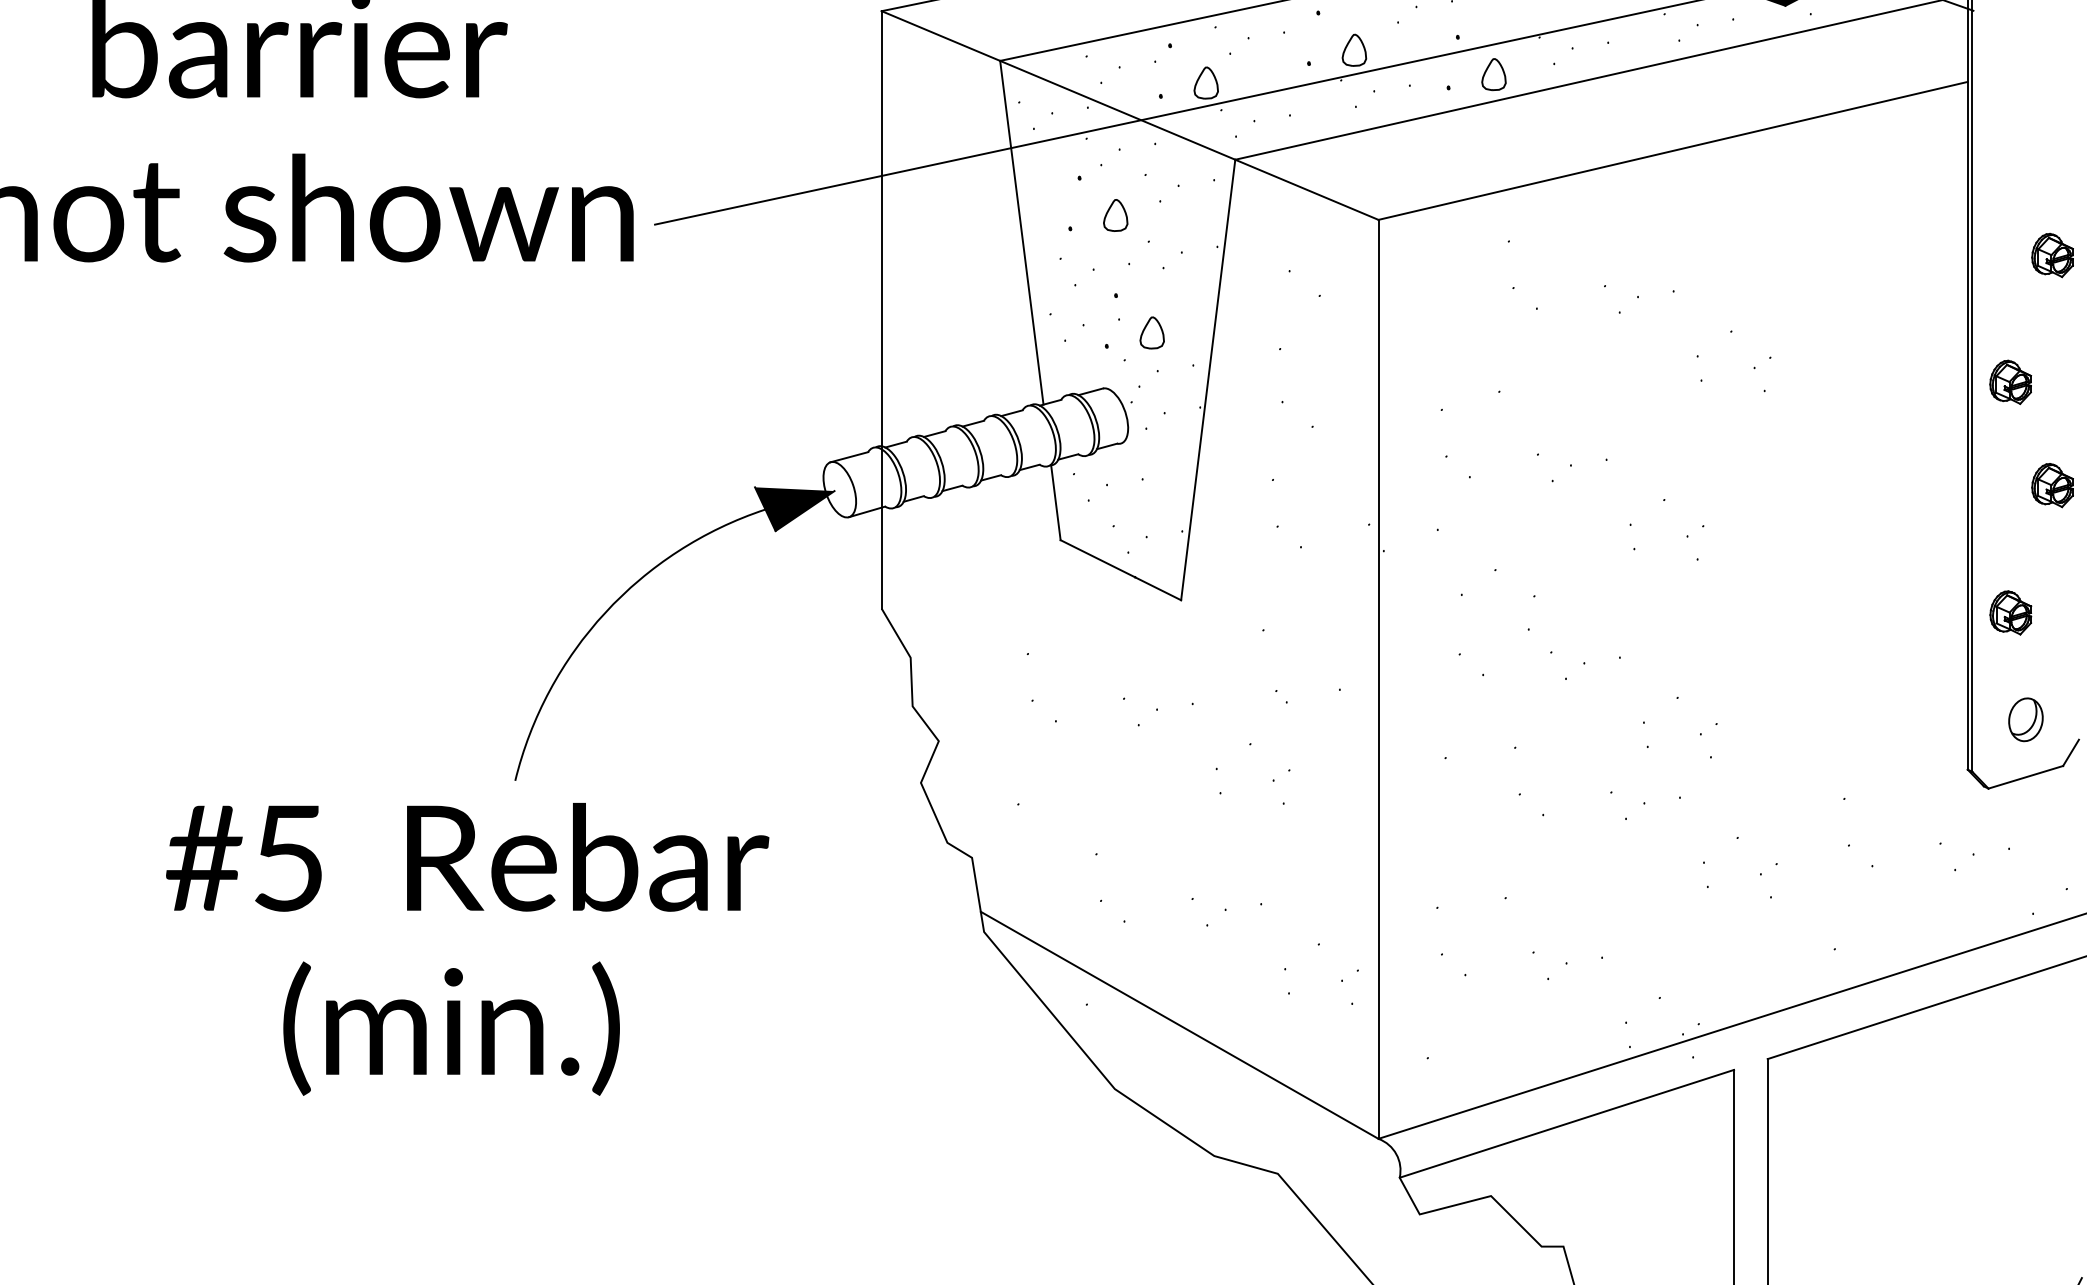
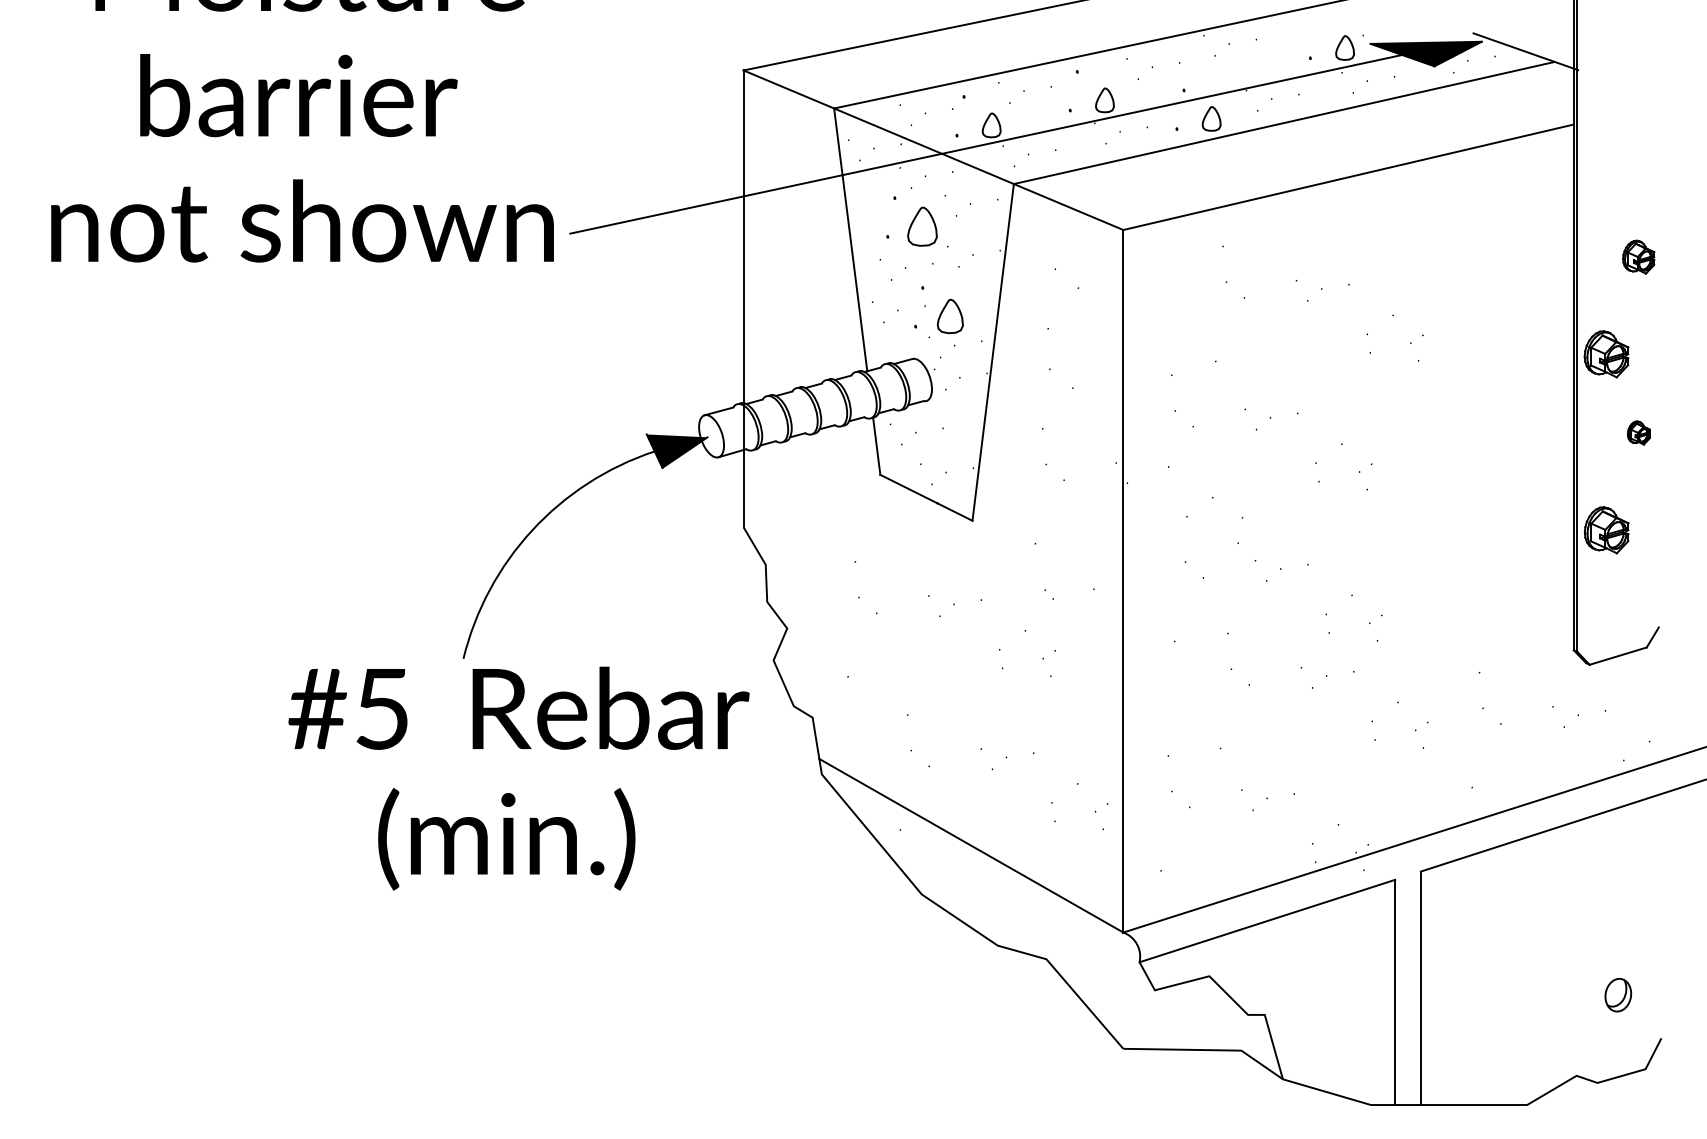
part: (1115, 215) -> (922, 226), size x1.6
part: (1152, 333) -> (950, 316), size x1.4
part: (2010, 381) -> (1606, 353), size x1.4
part: (2052, 484) -> (1638, 432), size x0.7
part: (2010, 612) -> (1606, 530), size x1.4
part: (2026, 720) -> (1618, 995), moved
text: (466, 949) -> (518, 778), moved

